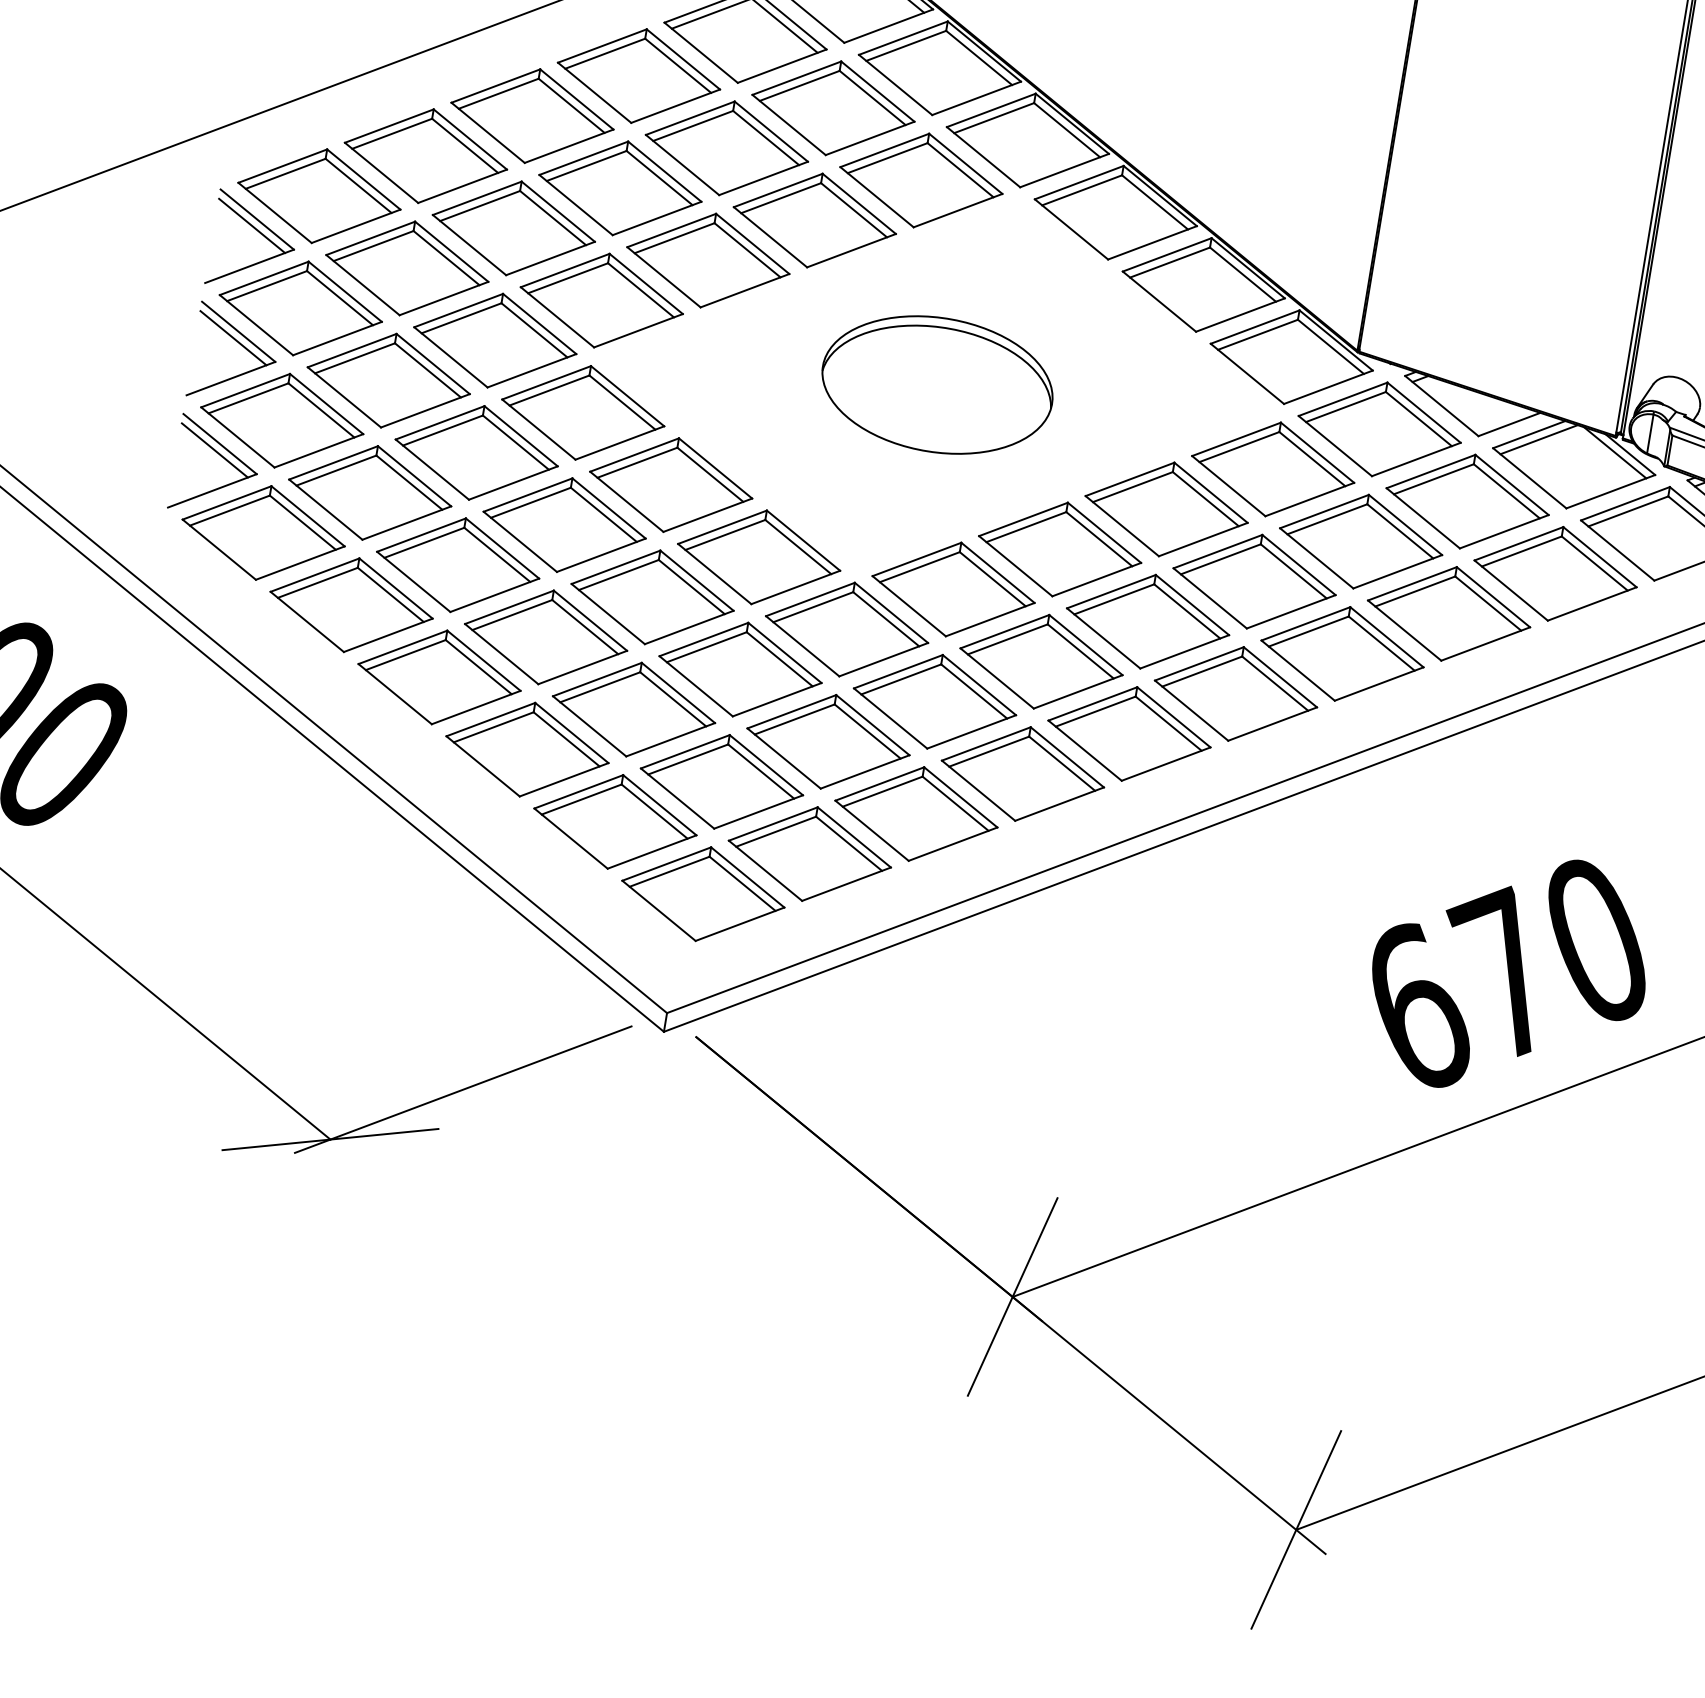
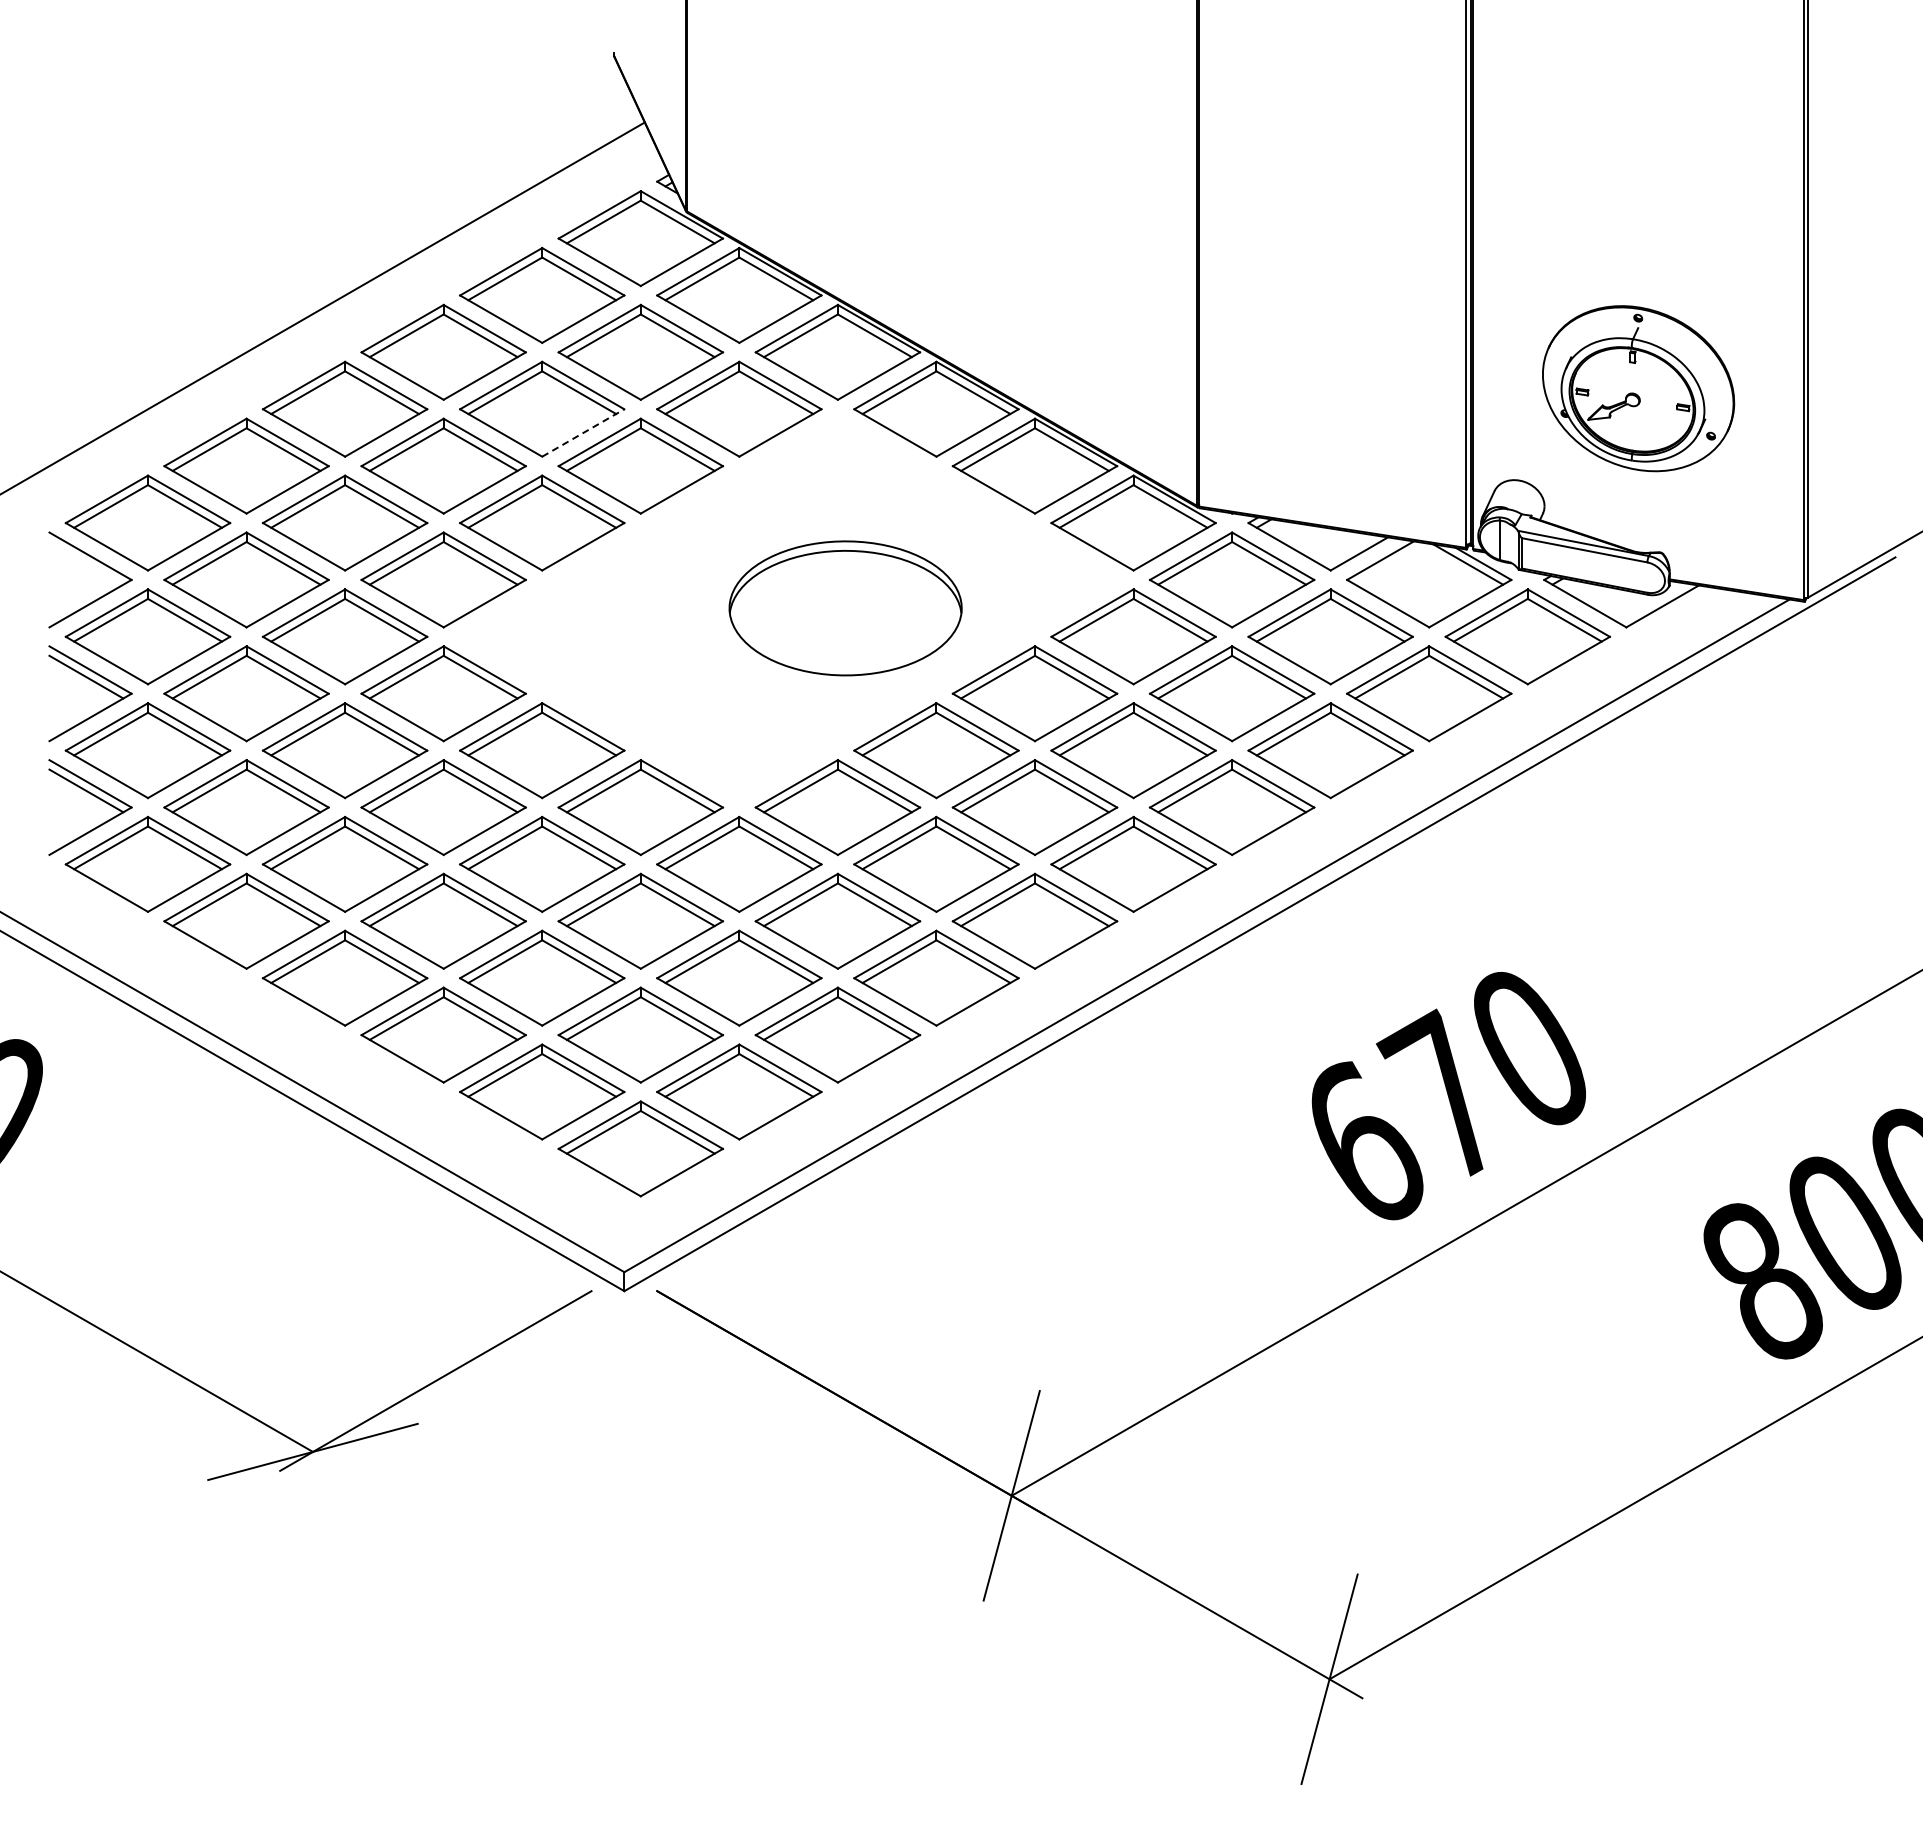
line: (763, 178) -> (583, 432), solid -> dashed
line: (252, 226) -> (86, 563), removed
part: (937, 385) -> (845, 608), moved
line: (1538, 439) -> (1390, 563), removed

